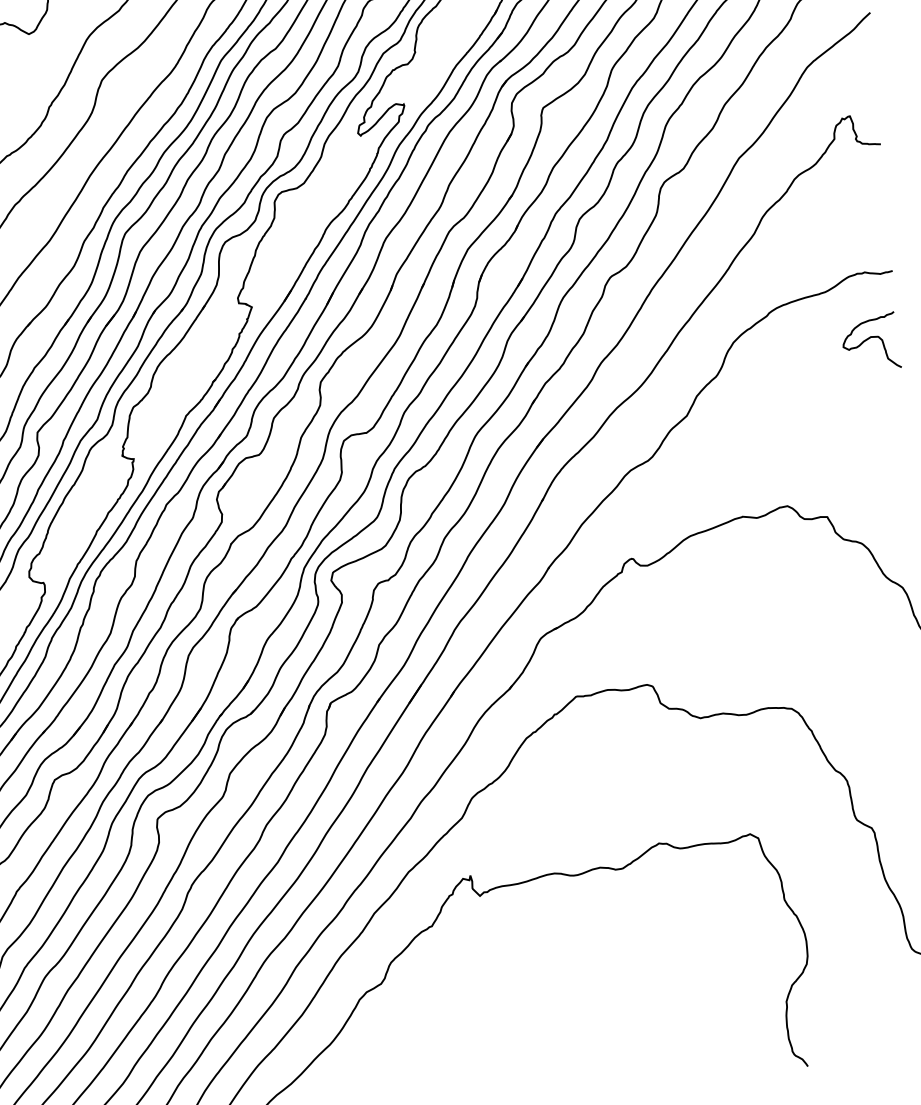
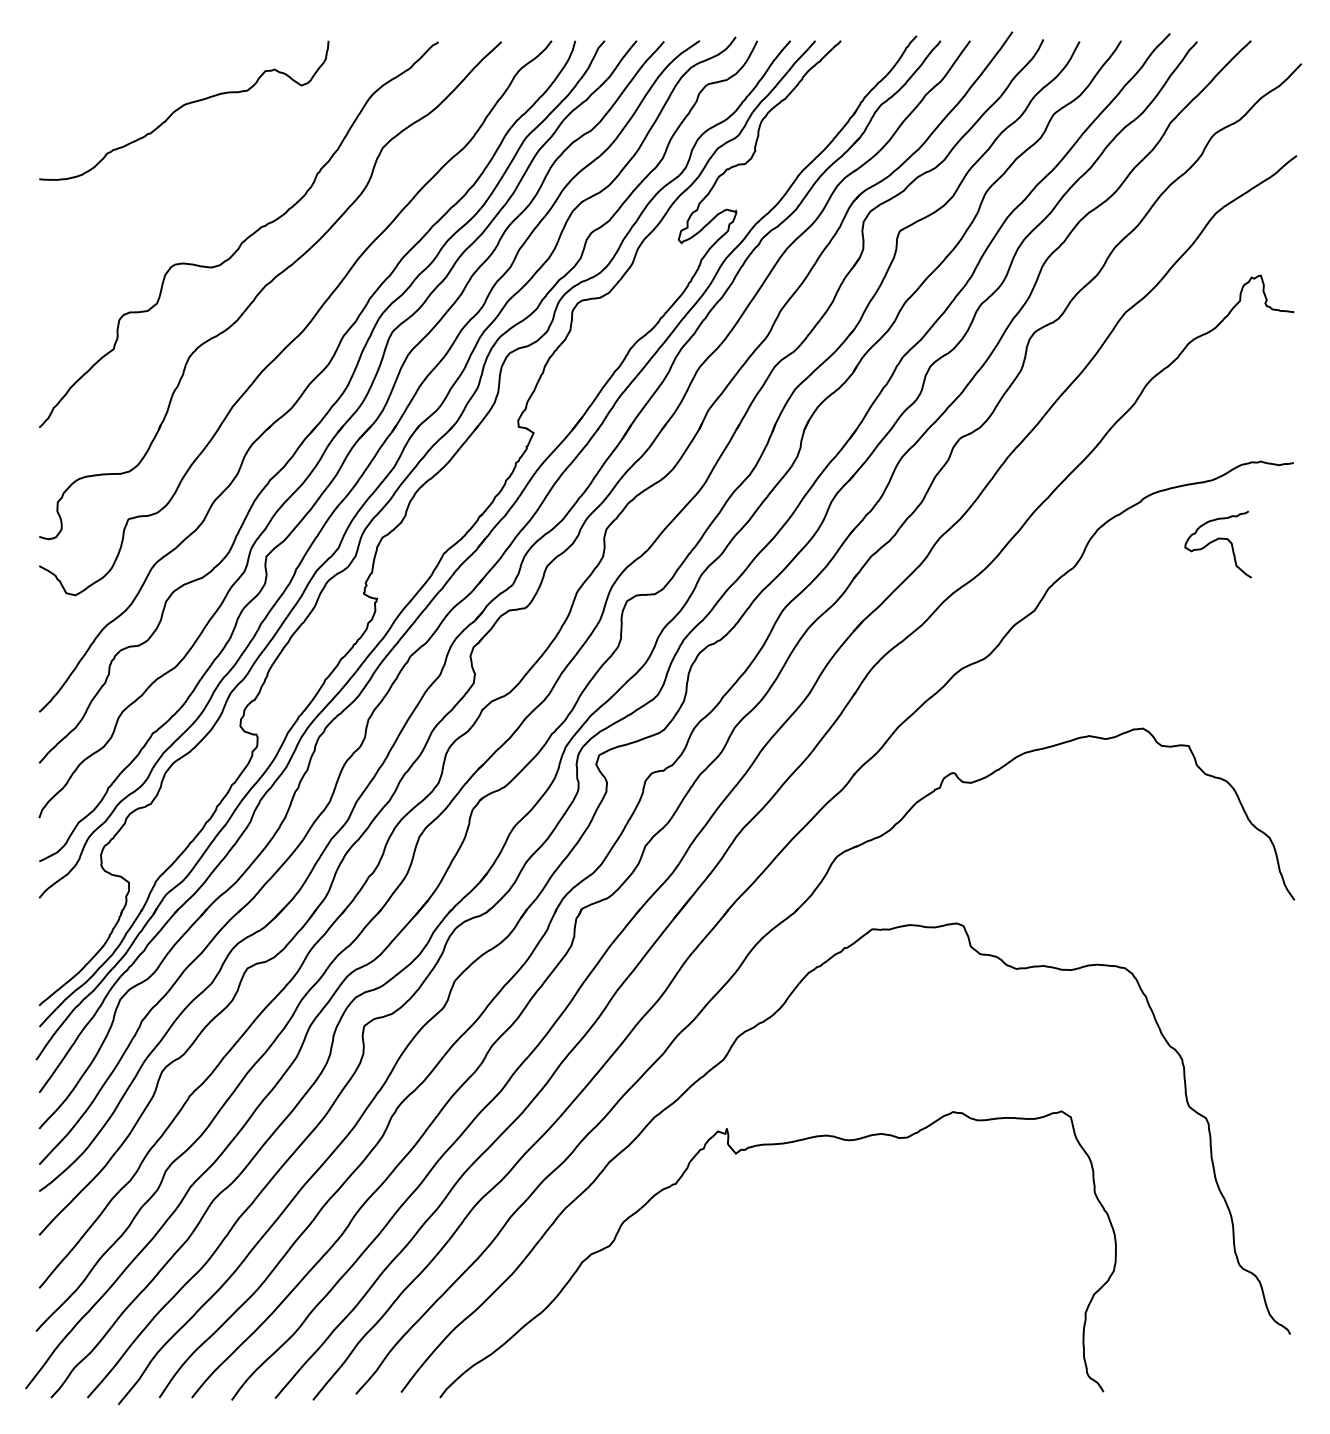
curve: (868, 339) -> (1215, 541), moved

